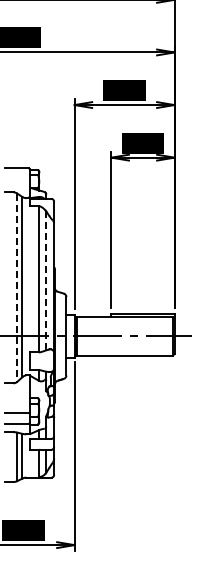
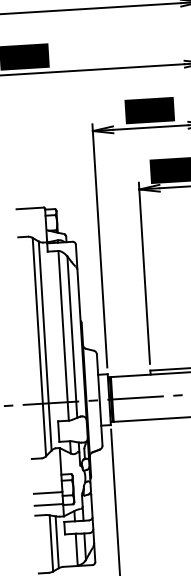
line: (46, 281) -> (72, 337), dashed -> solid
line: (17, 288) -> (39, 348), dashed -> solid

